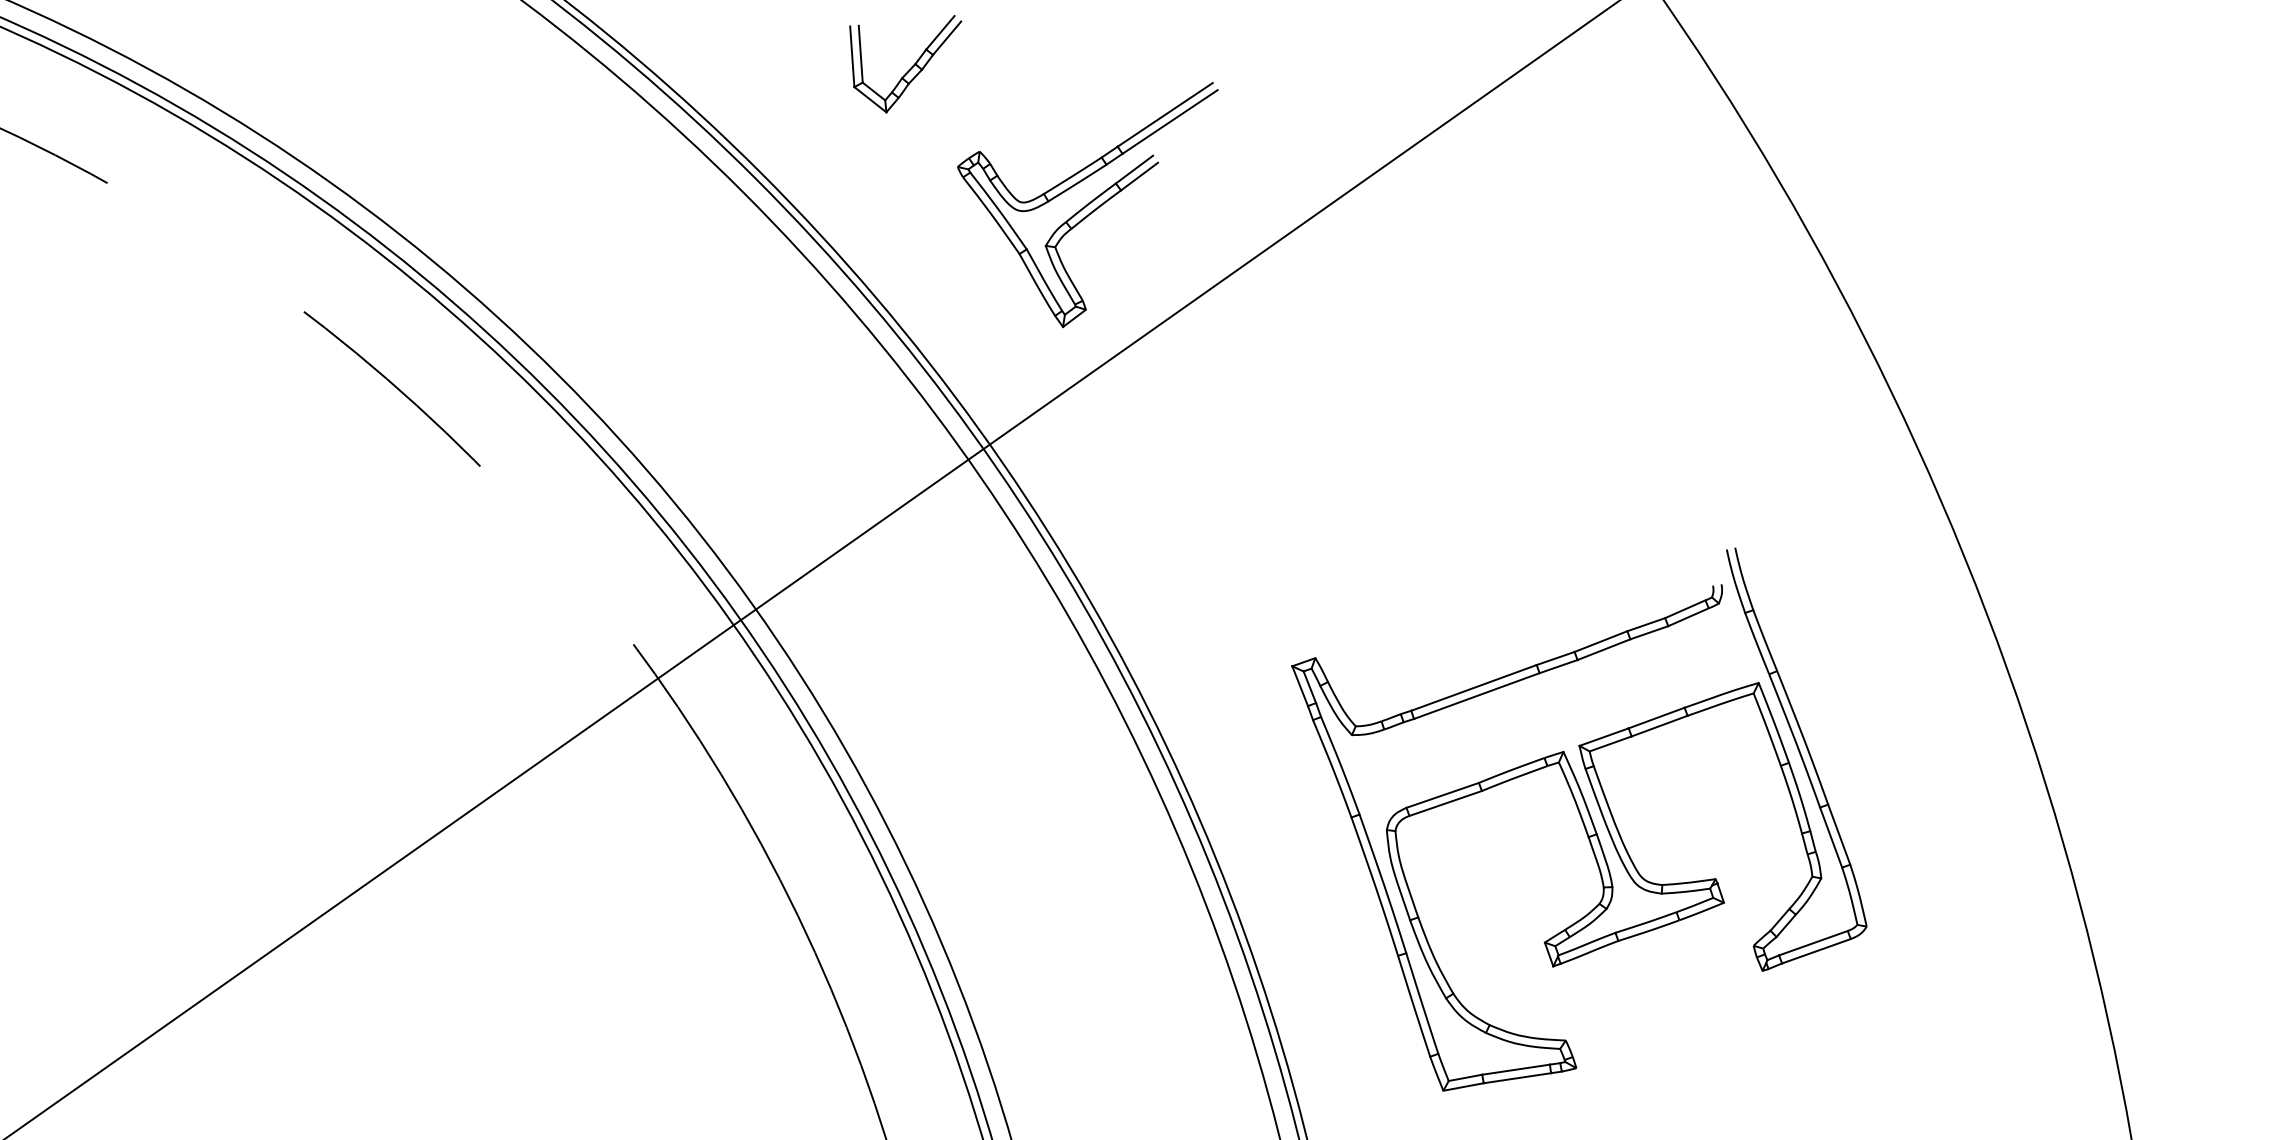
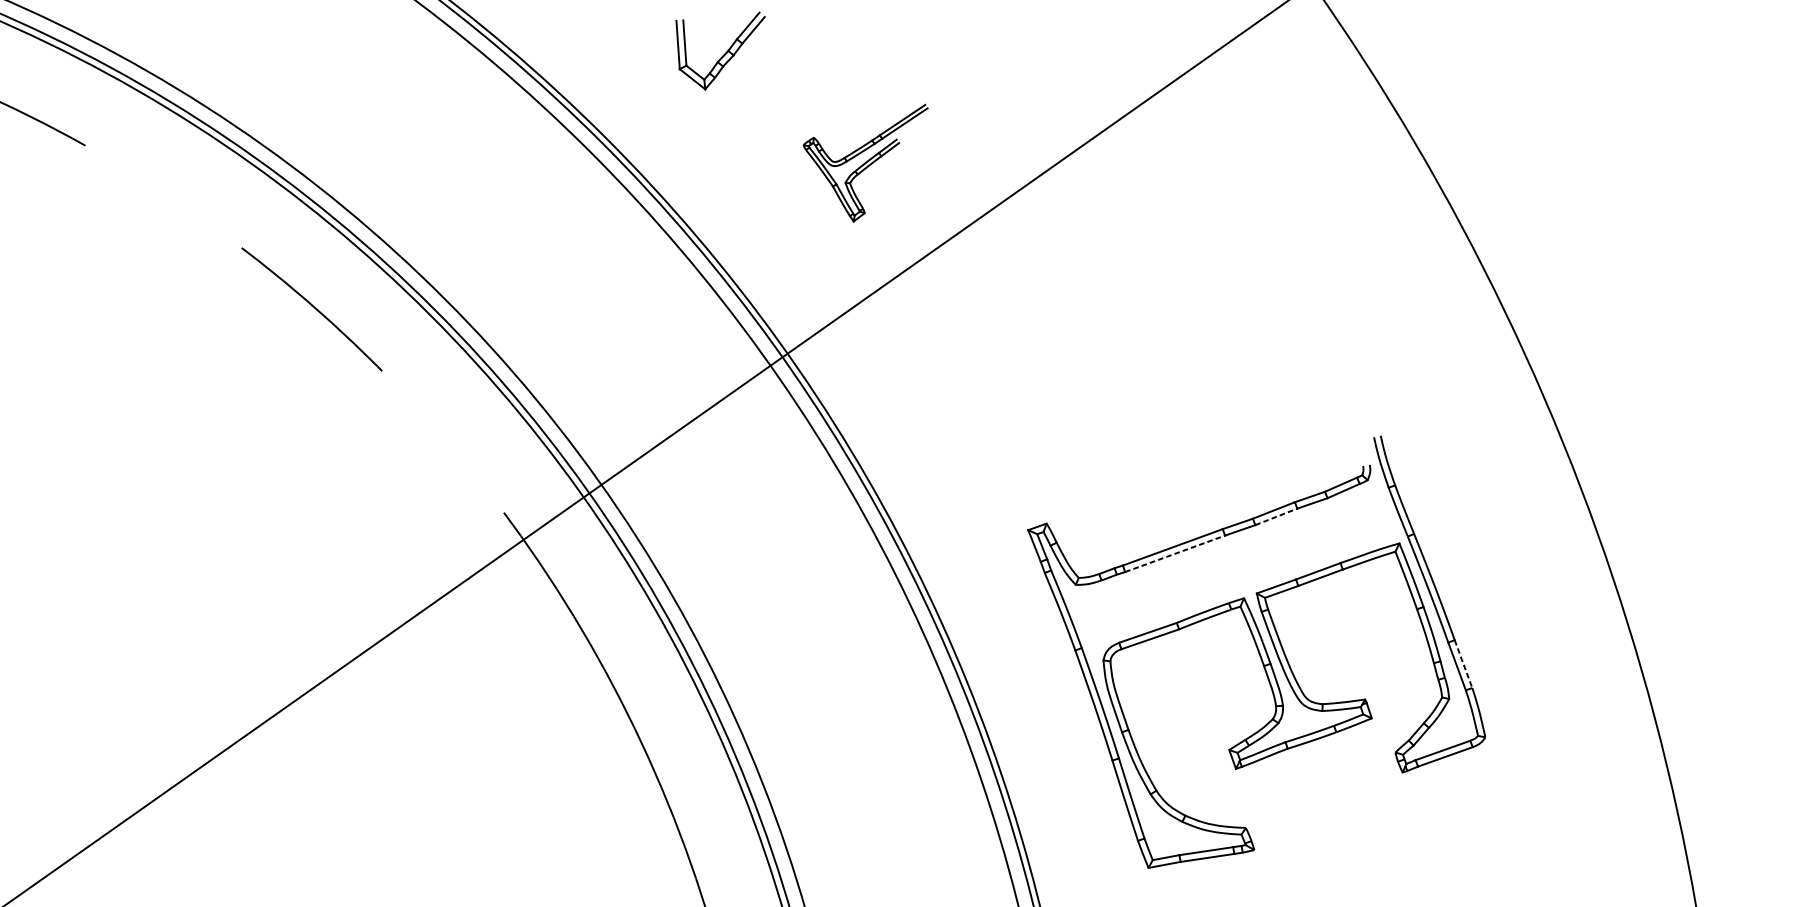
part: (1087, 205) -> (865, 163), size x0.6
line: (1604, 649) -> (1276, 516), solid -> dashed
line: (1476, 696) -> (1174, 554), solid -> dashed
line: (1839, 835) -> (1463, 664), solid -> dashed

